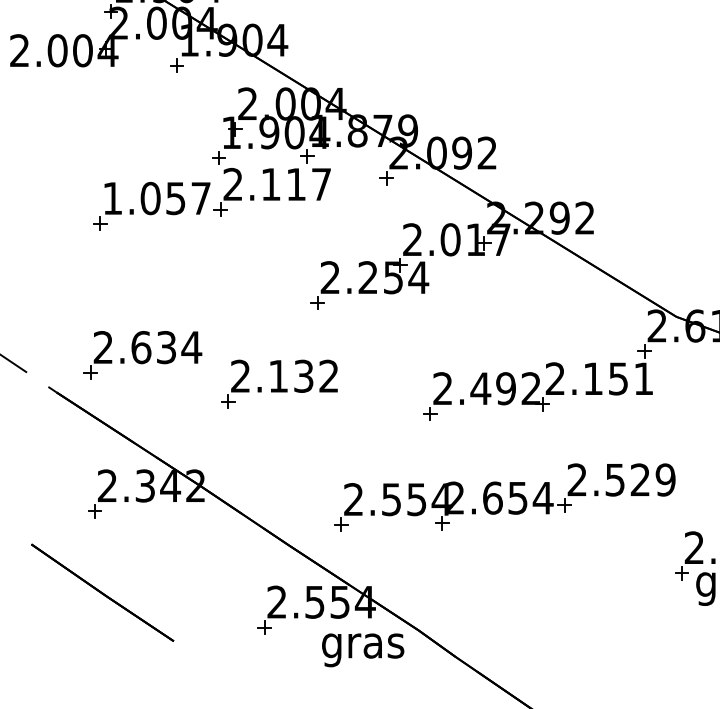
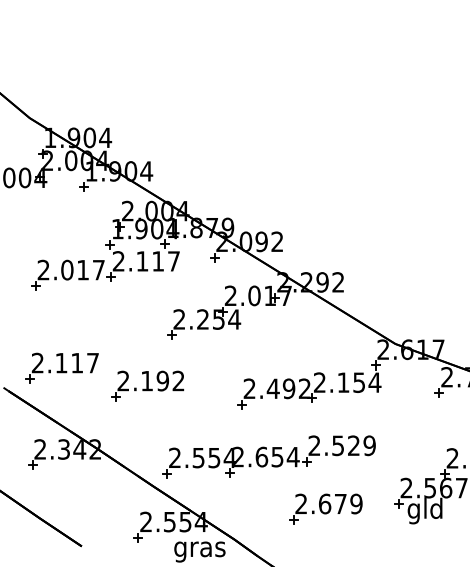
text: (142, 197) -> (62, 269), 1.057 -> 2.017
text: (166, 346) -> (77, 362), 2.634 -> 2.117
text: (303, 375) -> (162, 380), 2.132 -> 2.192
text: (642, 378) -> (374, 382), 2.151 -> 2.154
part: (503, 497) -> (268, 456), moved
part: (564, 580) -> (325, 508), added

